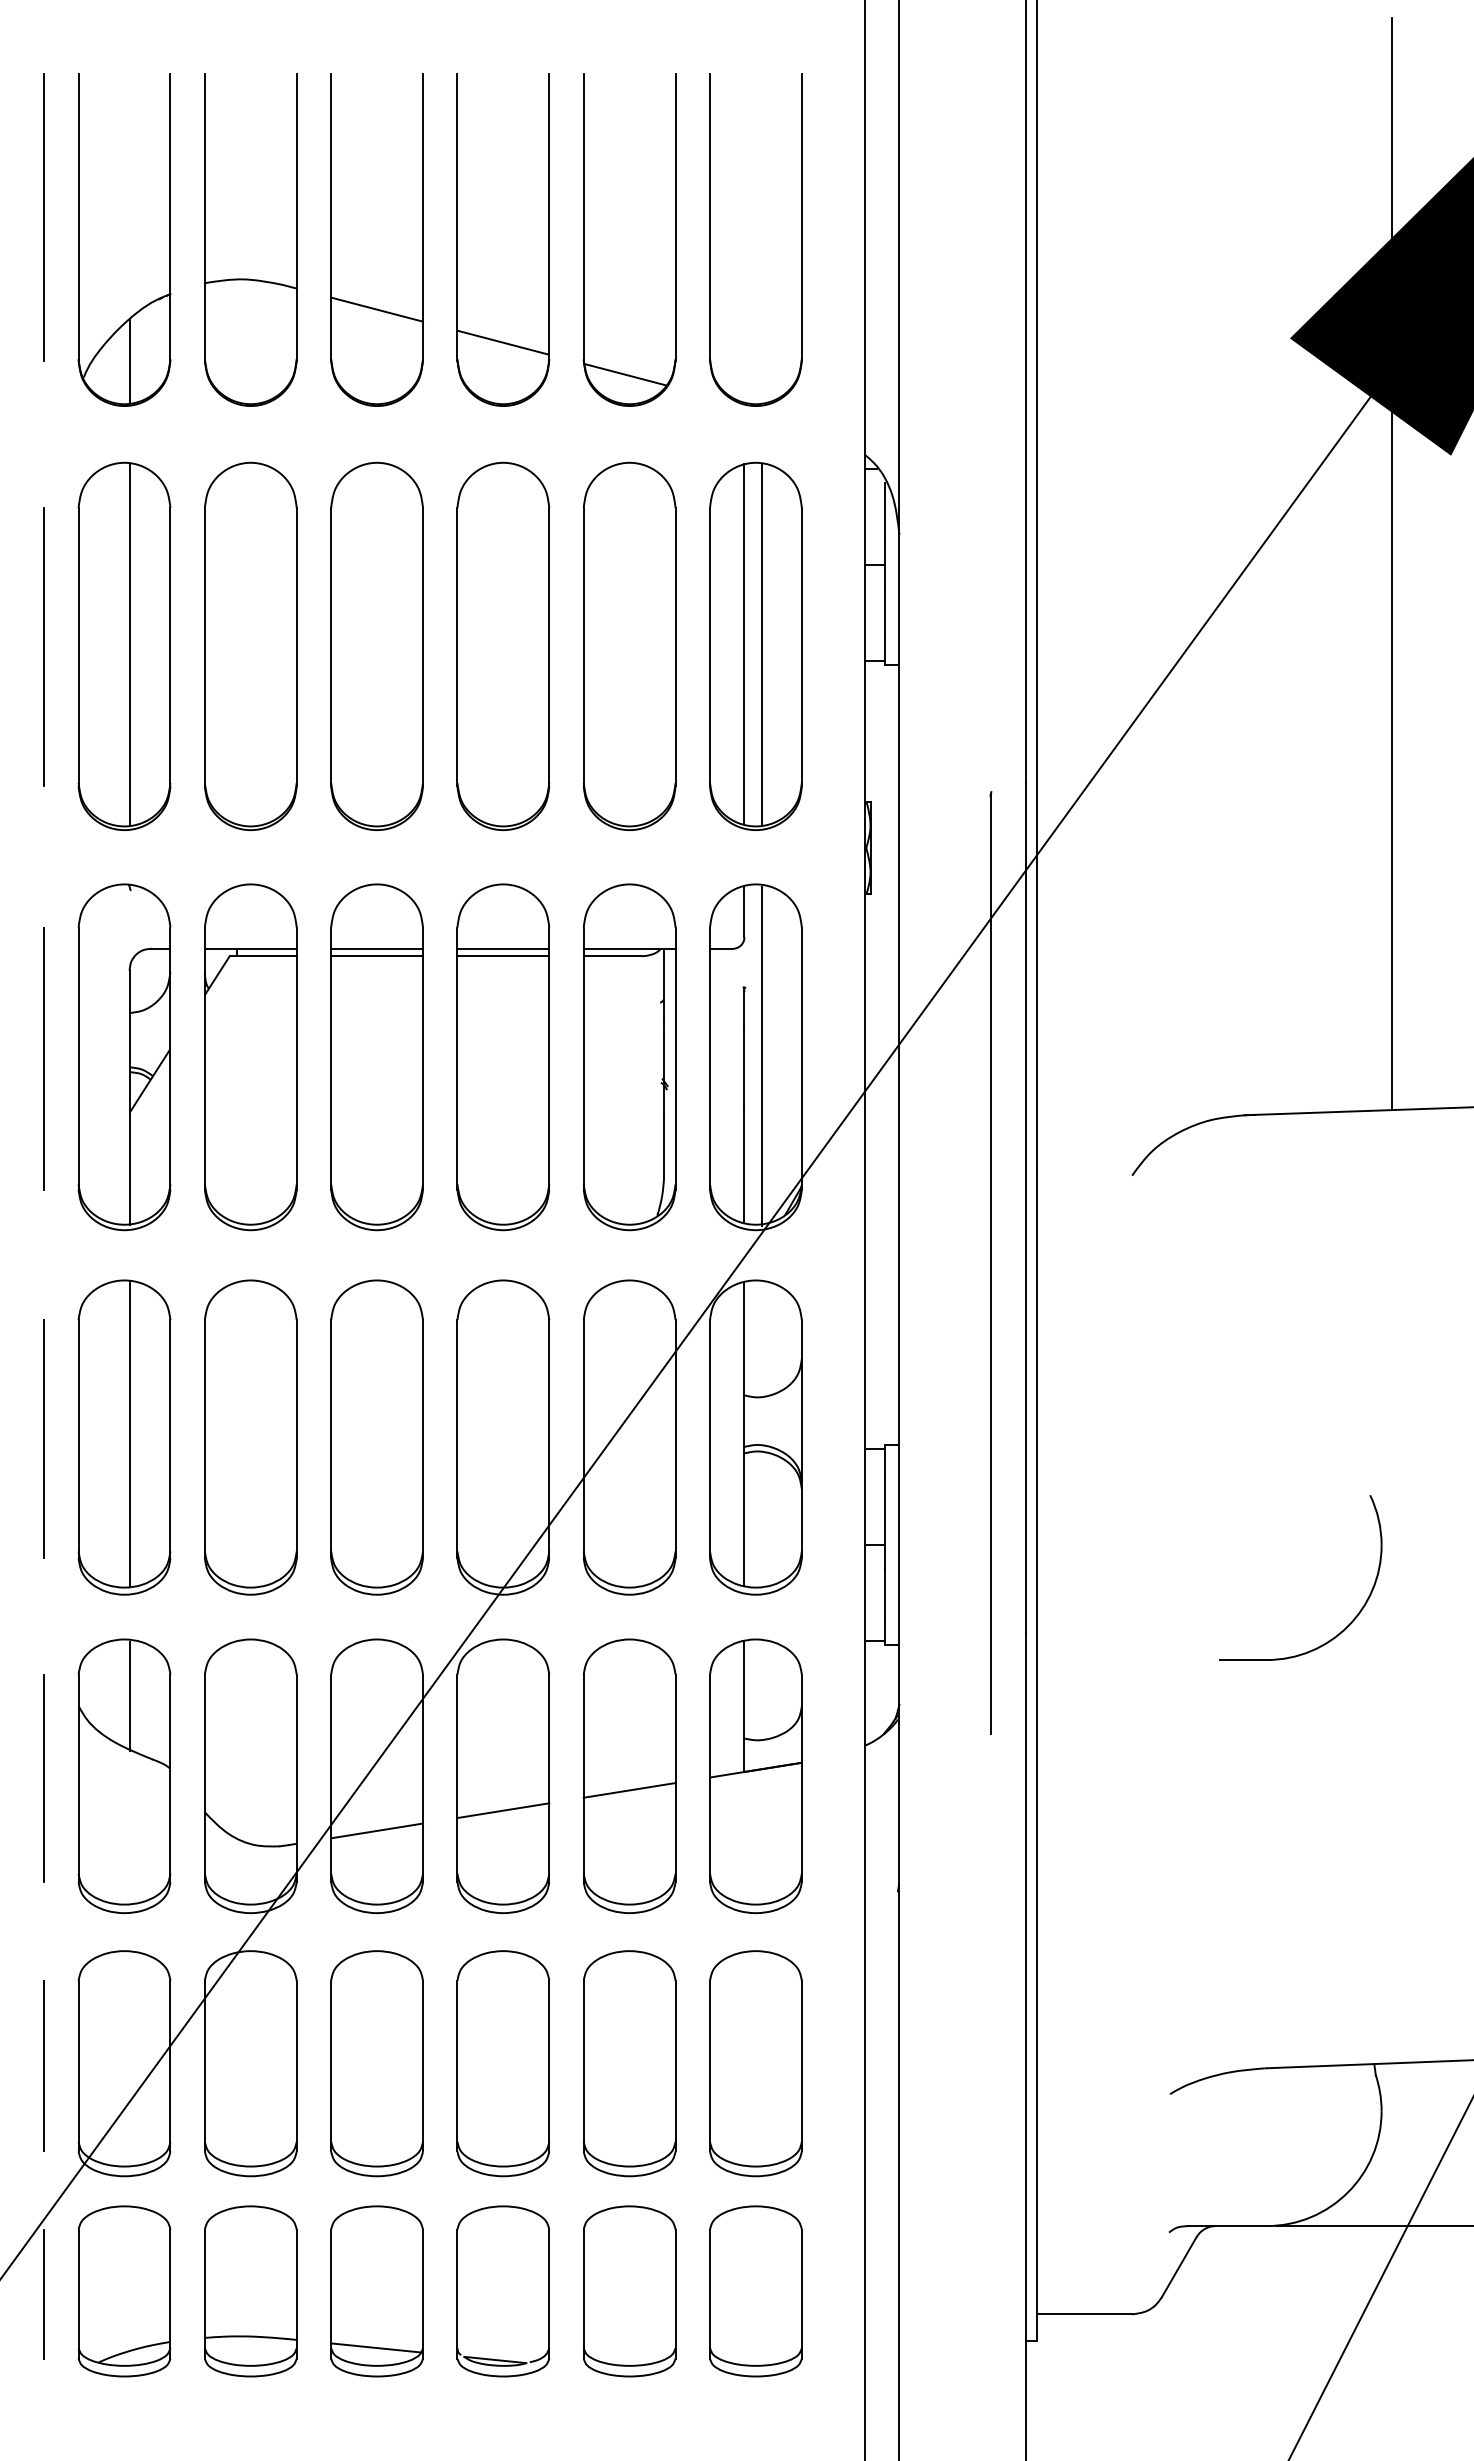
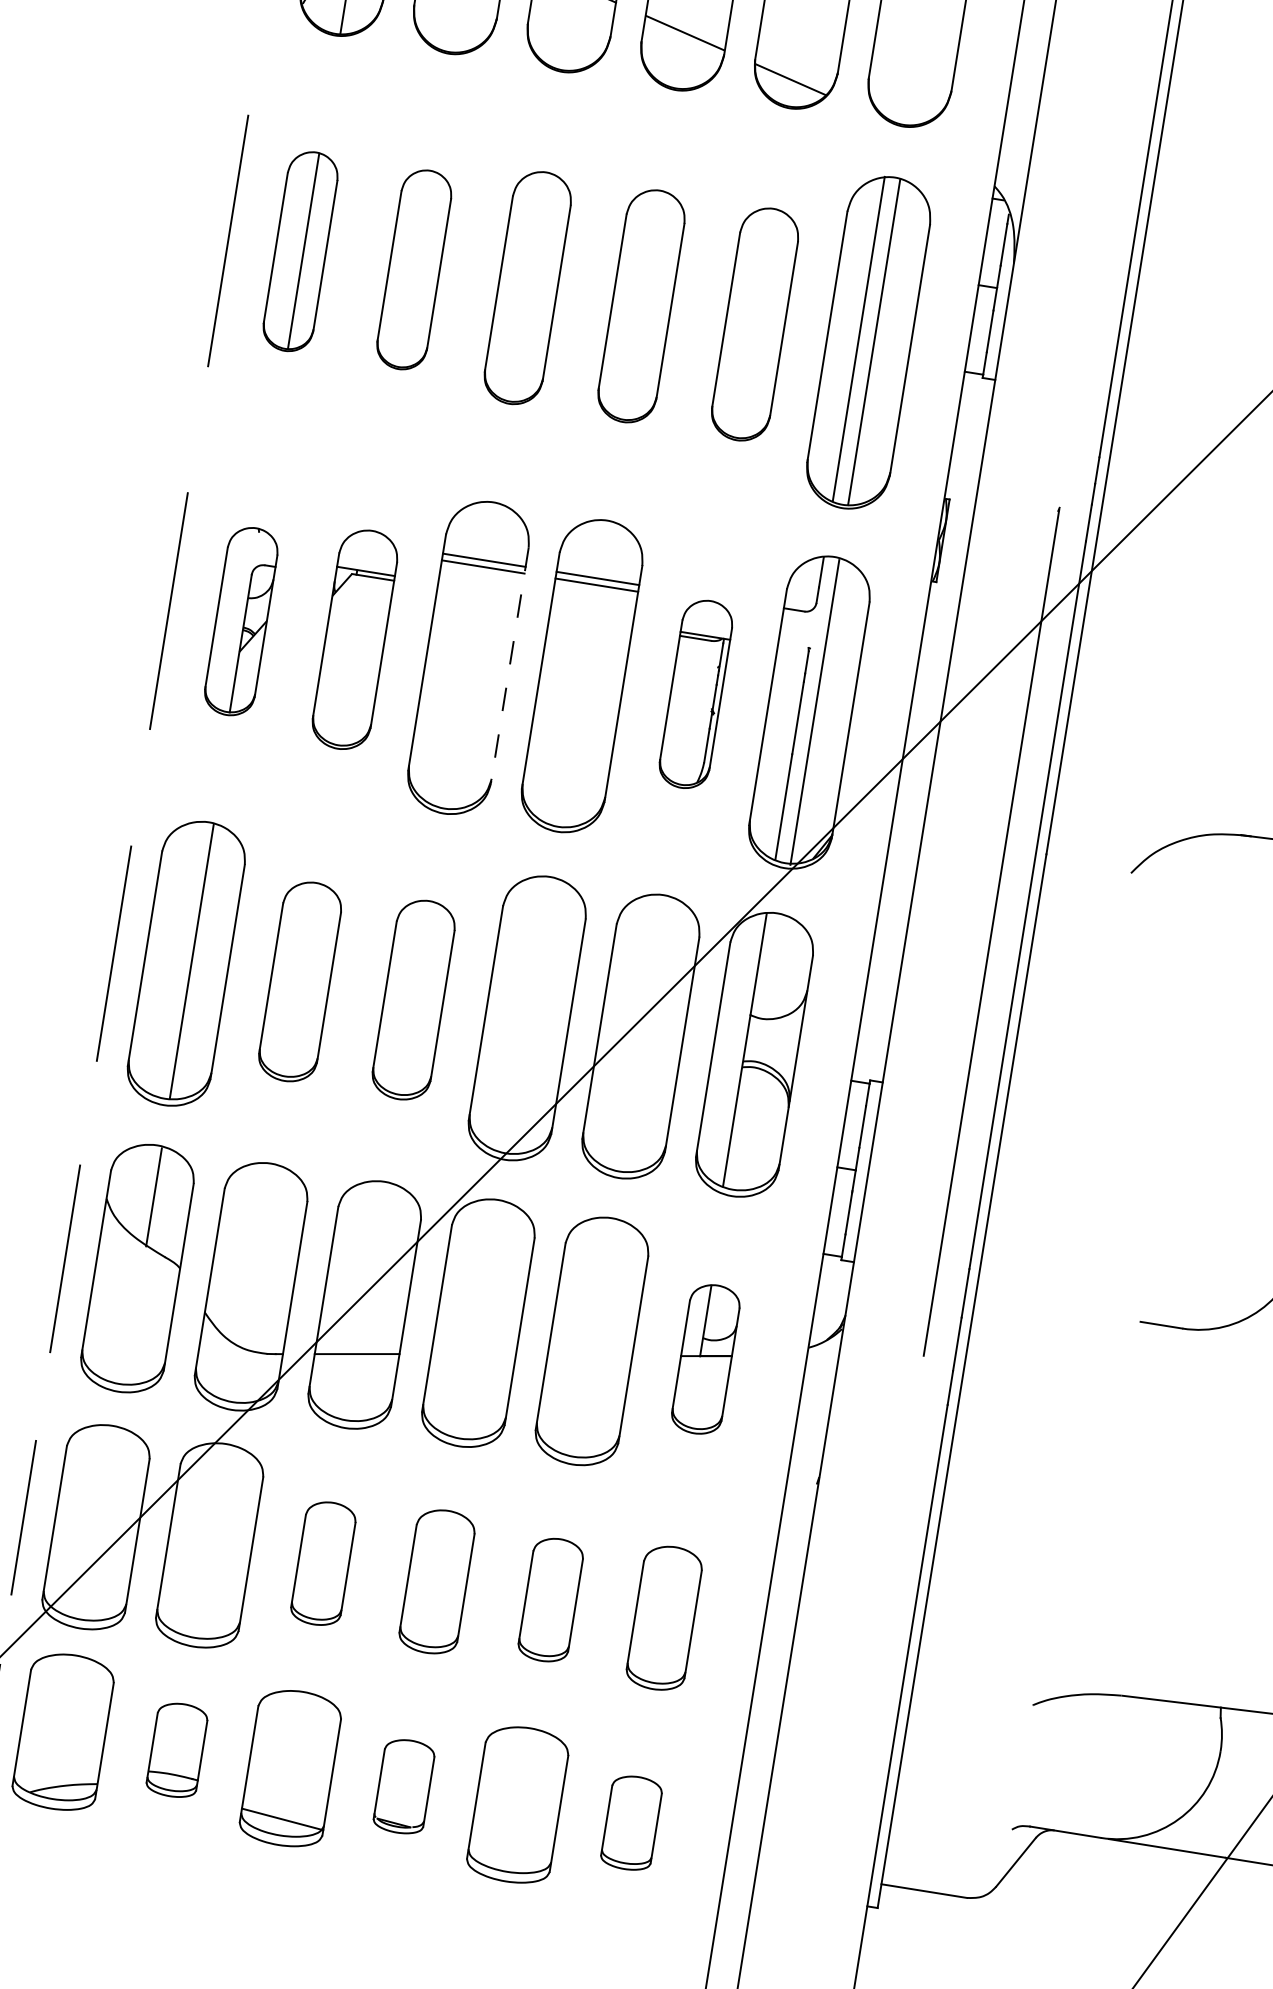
part: (124, 645) -> (300, 251), size x0.6
part: (250, 645) -> (414, 269), size x0.6
part: (376, 645) -> (527, 287), size x0.7
part: (503, 645) -> (641, 305), size x0.7
part: (629, 645) -> (755, 323), size x0.7
part: (124, 1057) -> (241, 621), size x0.6
part: (250, 1057) -> (354, 639), size x0.7
part: (629, 1057) -> (695, 694), size x0.6
line: (423, 1059) -> (510, 666), solid -> dashed
part: (250, 1437) -> (299, 981), size x0.7
part: (376, 1437) -> (413, 999), size x0.7
part: (755, 1775) -> (705, 1358), size x0.6
line: (629, 1790) -> (590, 1354), removed
line: (503, 1810) -> (473, 1353), removed
part: (376, 2063) -> (323, 1563), size x0.6
part: (503, 2063) -> (437, 1581), size x0.7
part: (629, 2063) -> (550, 1599), size x0.6
part: (755, 2063) -> (664, 1617), size x0.7
part: (250, 2291) -> (176, 1750), size x0.6
part: (502, 2291) -> (403, 1786), size x0.6
part: (755, 2291) -> (631, 1823), size x0.6

